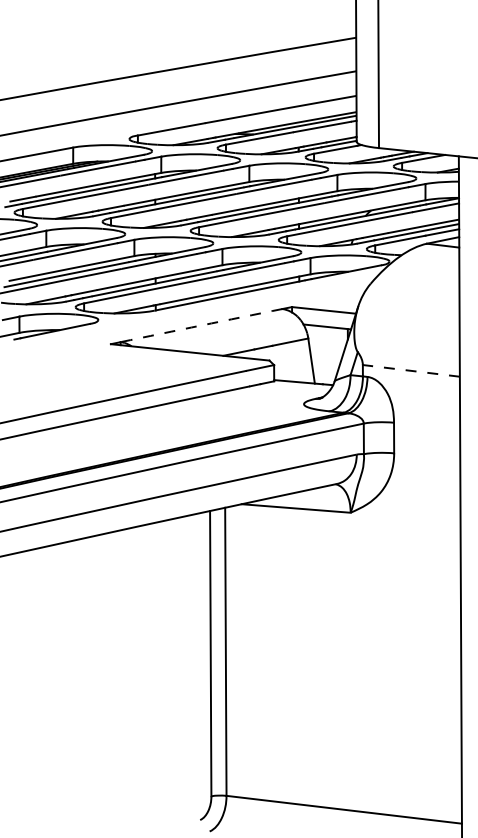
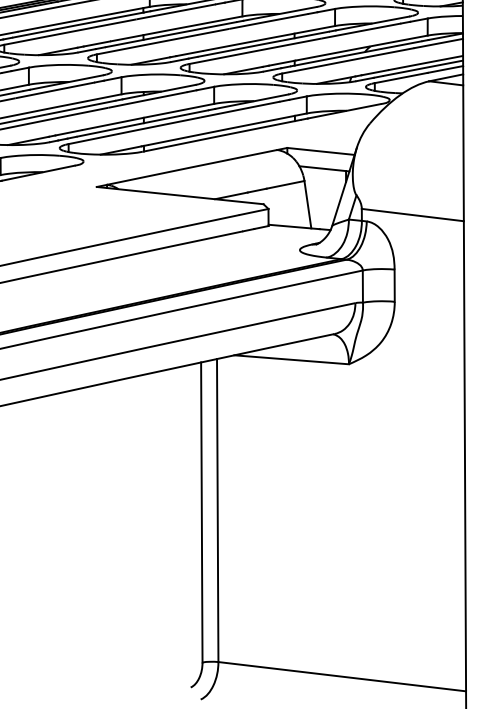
arc: (201, 325) -> (192, 167), dashed -> solid
line: (411, 370) -> (412, 214), dashed -> solid

